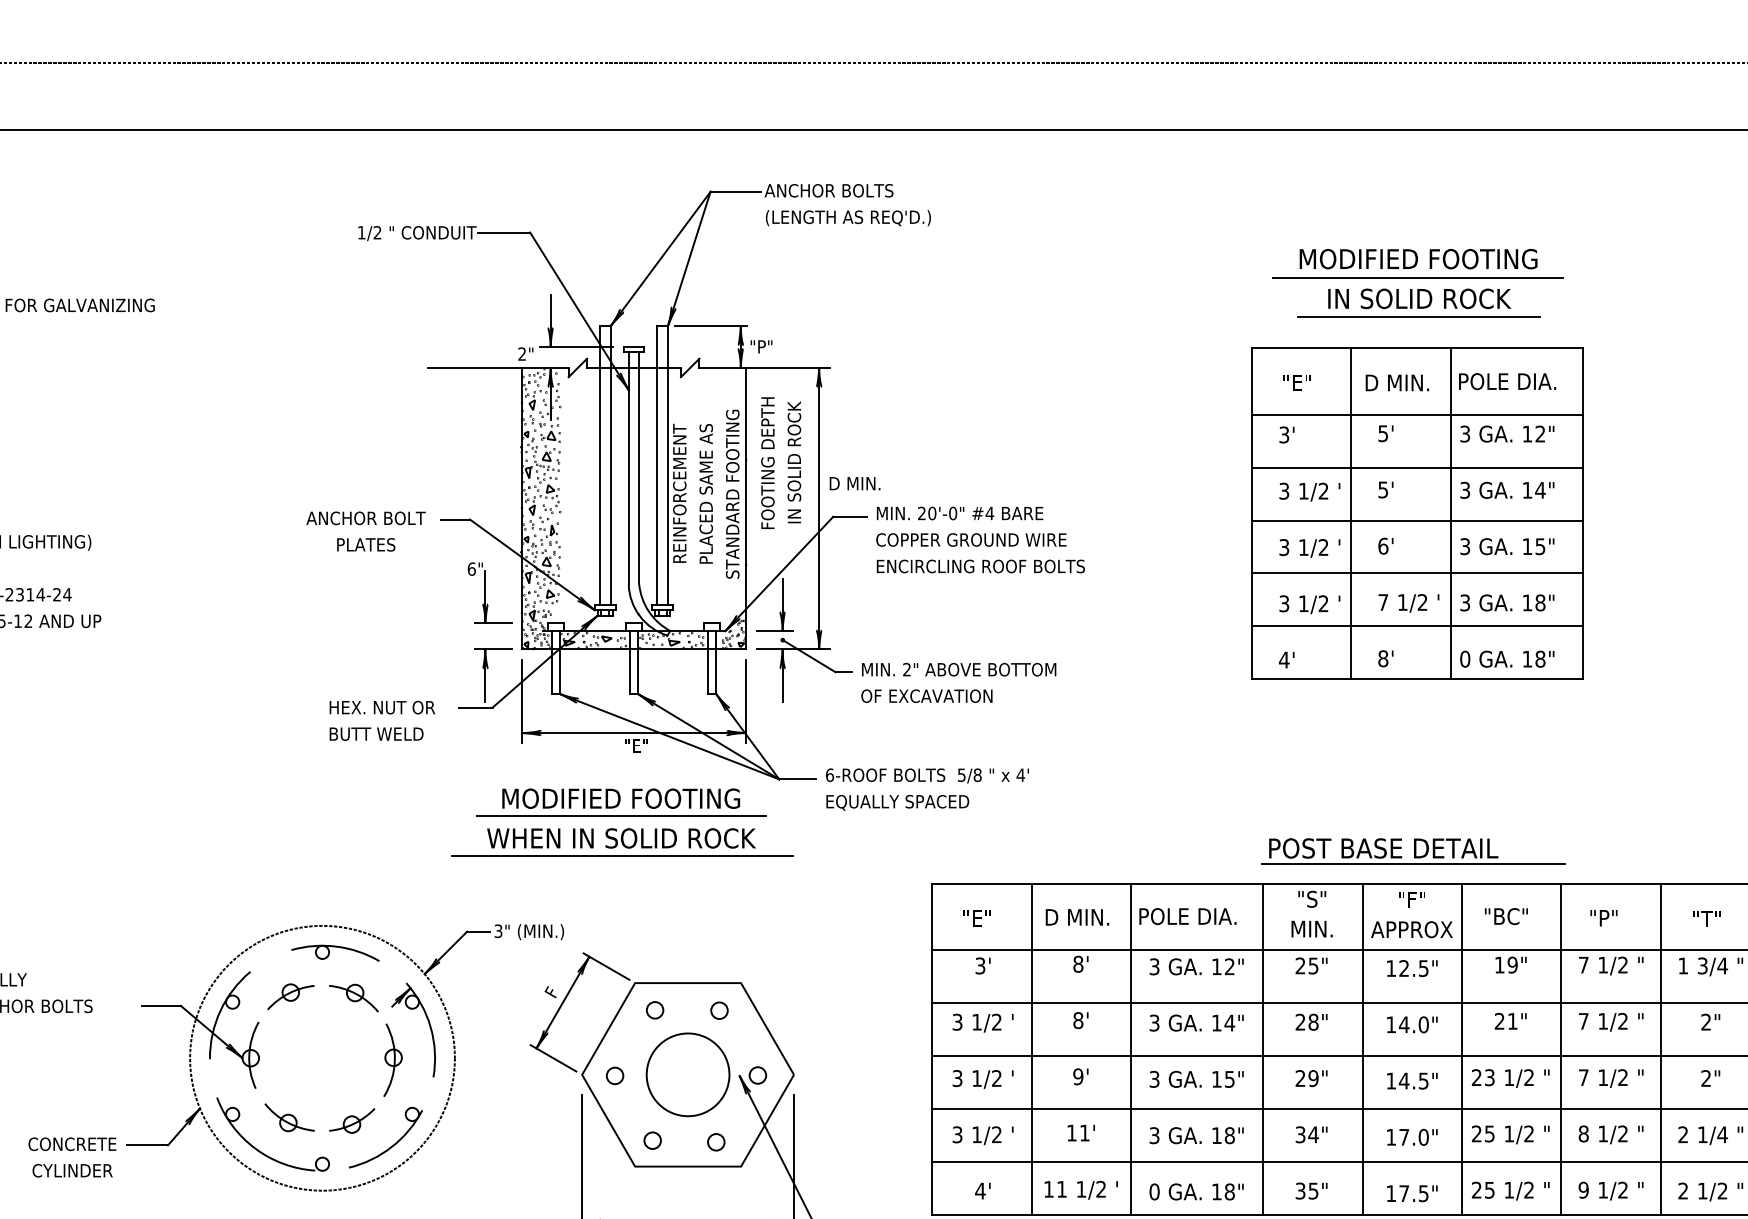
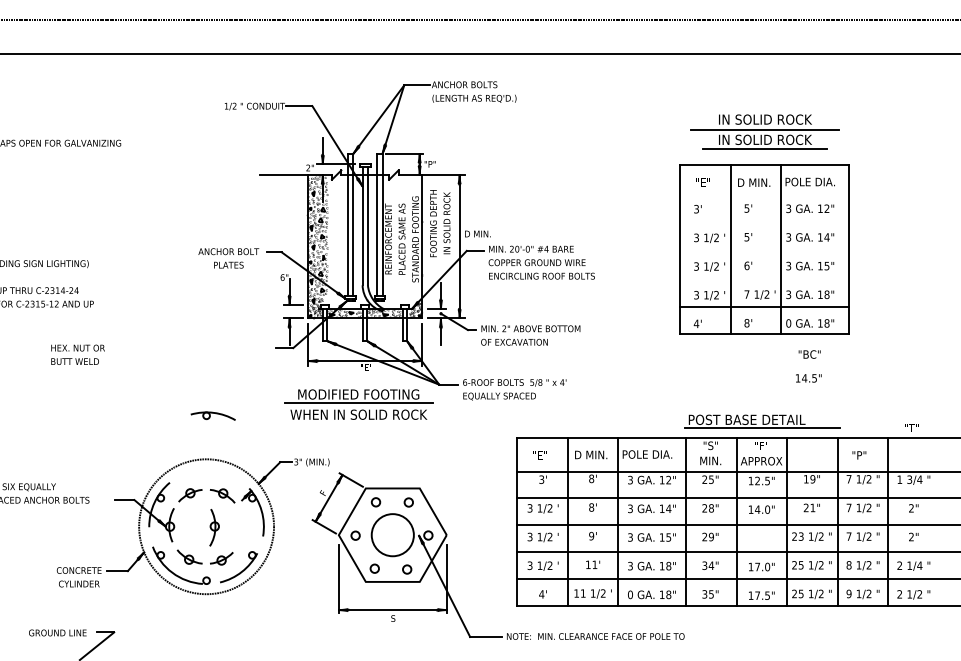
text: (1417, 258) -> (764, 119), MODIFIED FOOTING -> IN SOLID ROCK
line: (1417, 413) -> (764, 198), removed
line: (1417, 466) -> (764, 225), removed
line: (1417, 519) -> (764, 252), removed
line: (1417, 572) -> (764, 279), removed
text: (381, 720) -> (77, 354), moved
line: (622, 855) -> (359, 423), removed
text: (1506, 916) -> (809, 354), moved
text: (1706, 918) -> (911, 427), moved
part: (334, 951) -> (212, 415), moved
part: (393, 1059) -> (214, 527), moved
text: (1411, 1081) -> (808, 378), moved

